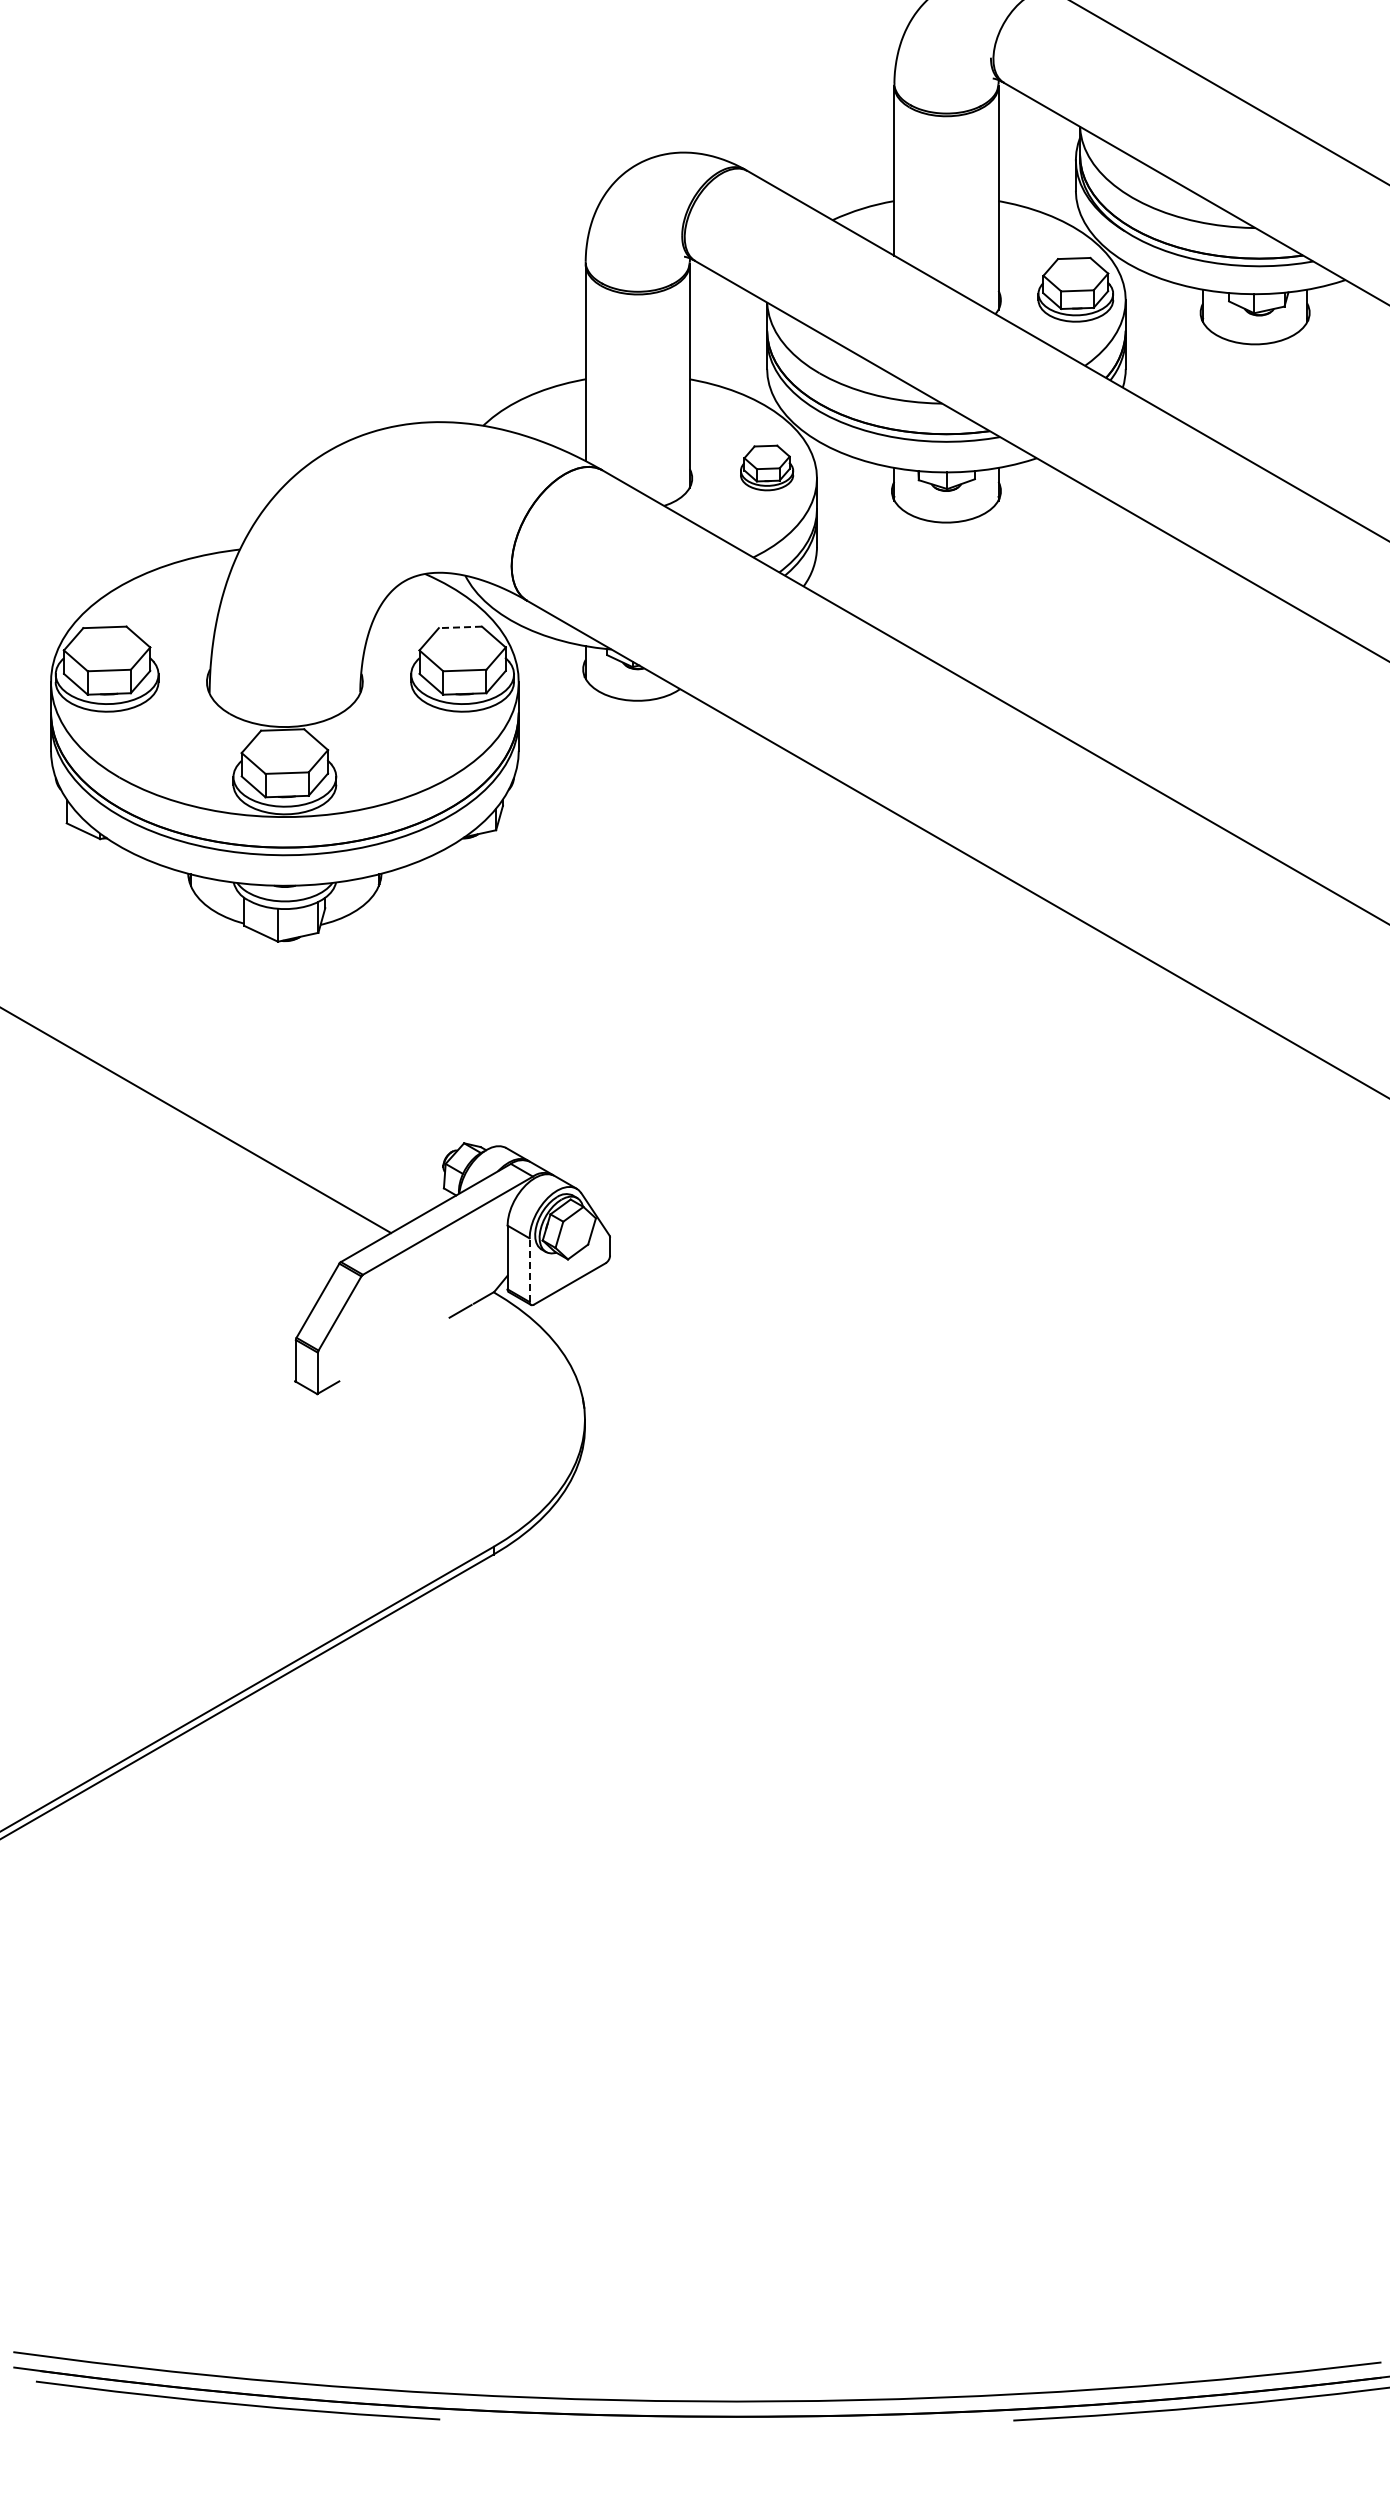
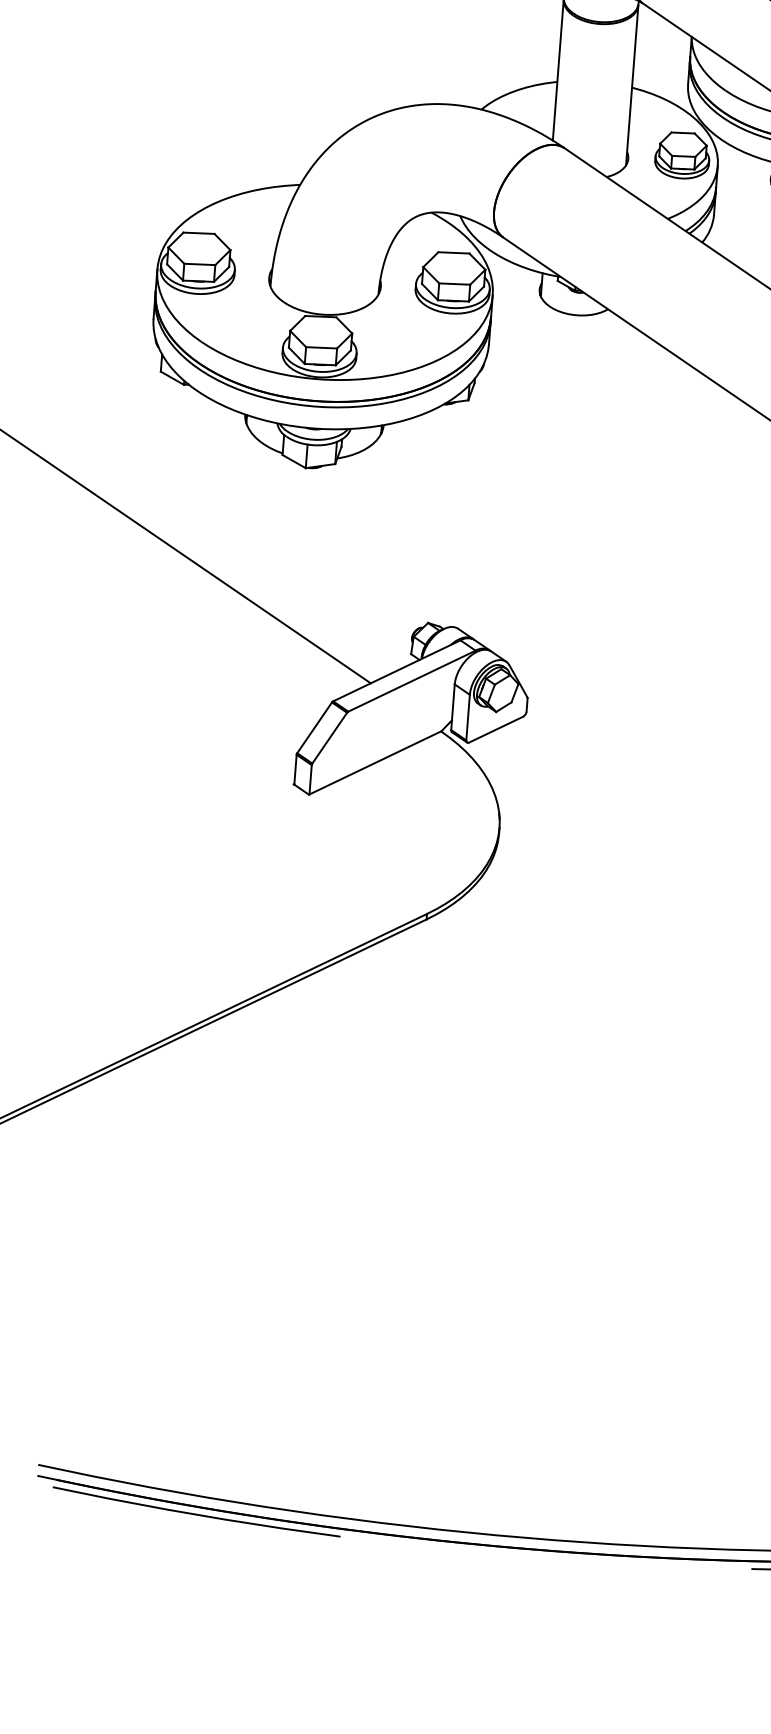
part: (766, 467) -> (682, 155), size x1.43
line: (460, 627) -> (453, 252), dashed -> solid
line: (529, 1270) -> (467, 717), dashed -> solid
line: (394, 1349) -> (366, 766), added

